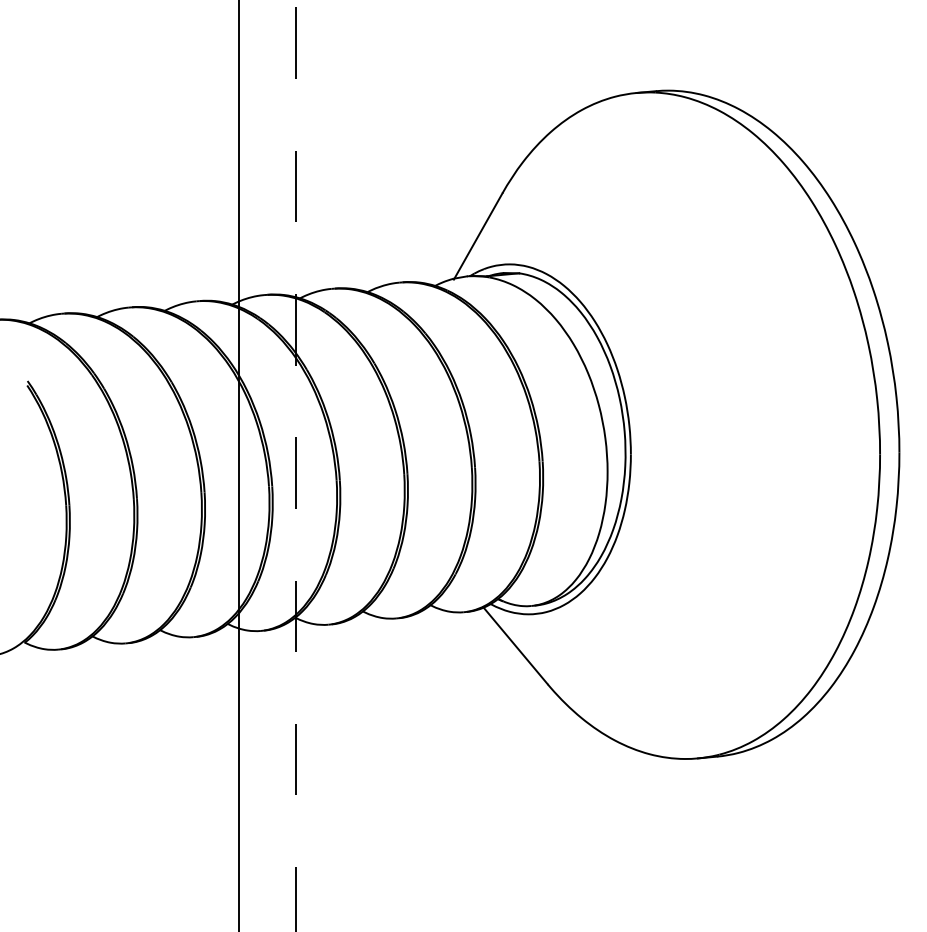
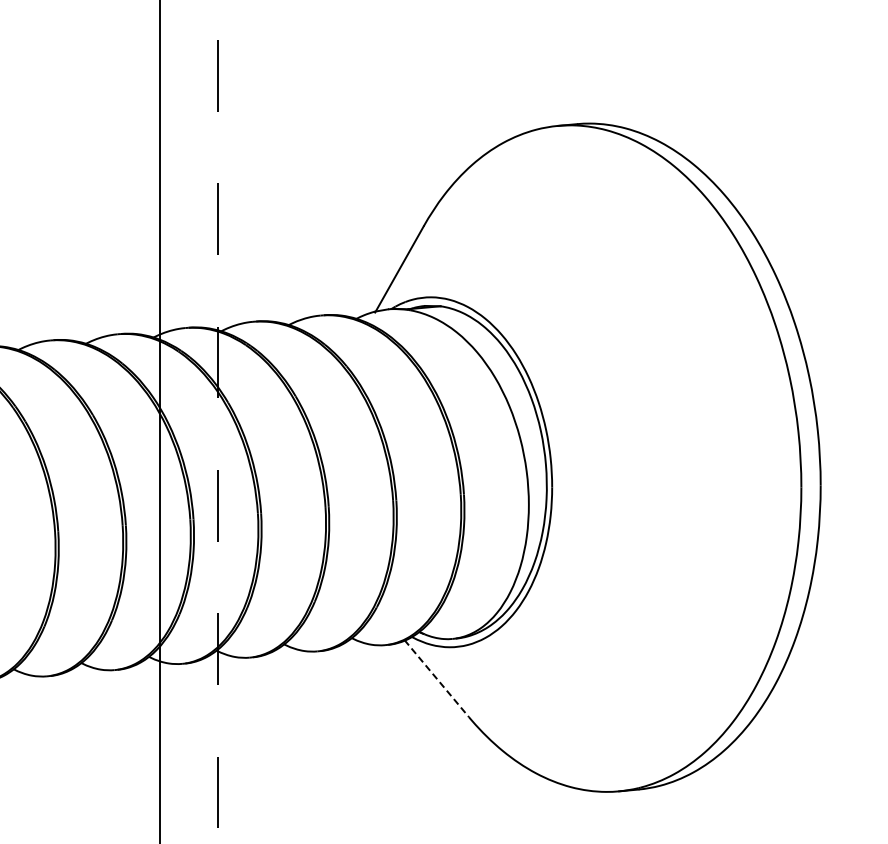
line: (515, 646) -> (436, 679), solid -> dashed

